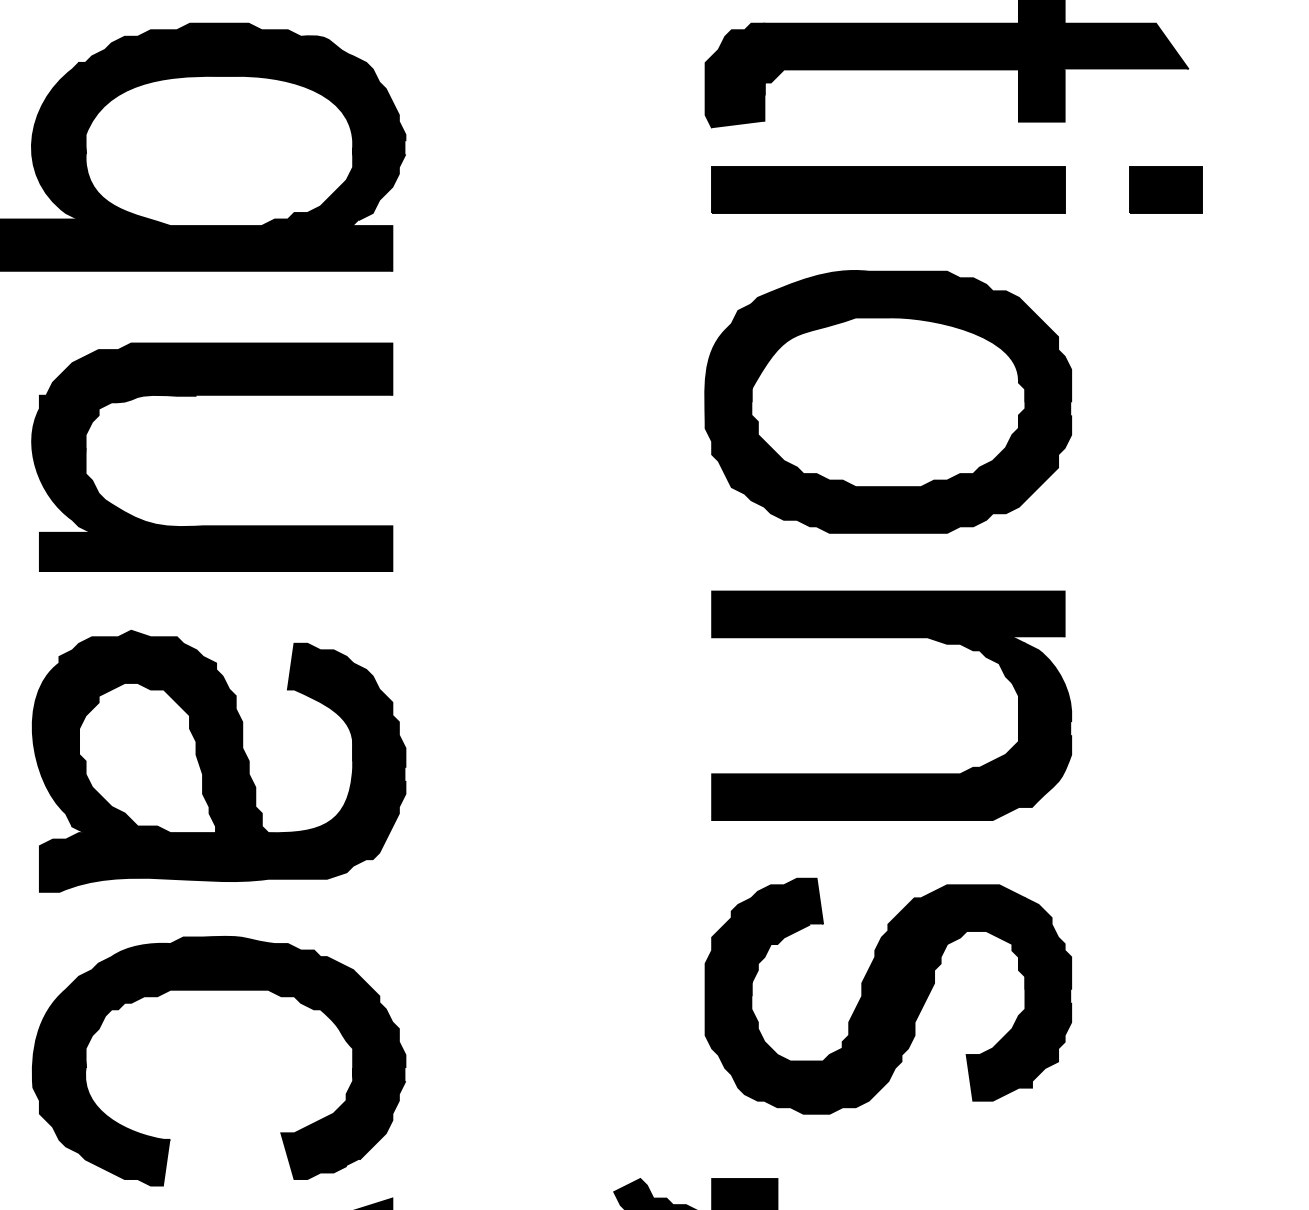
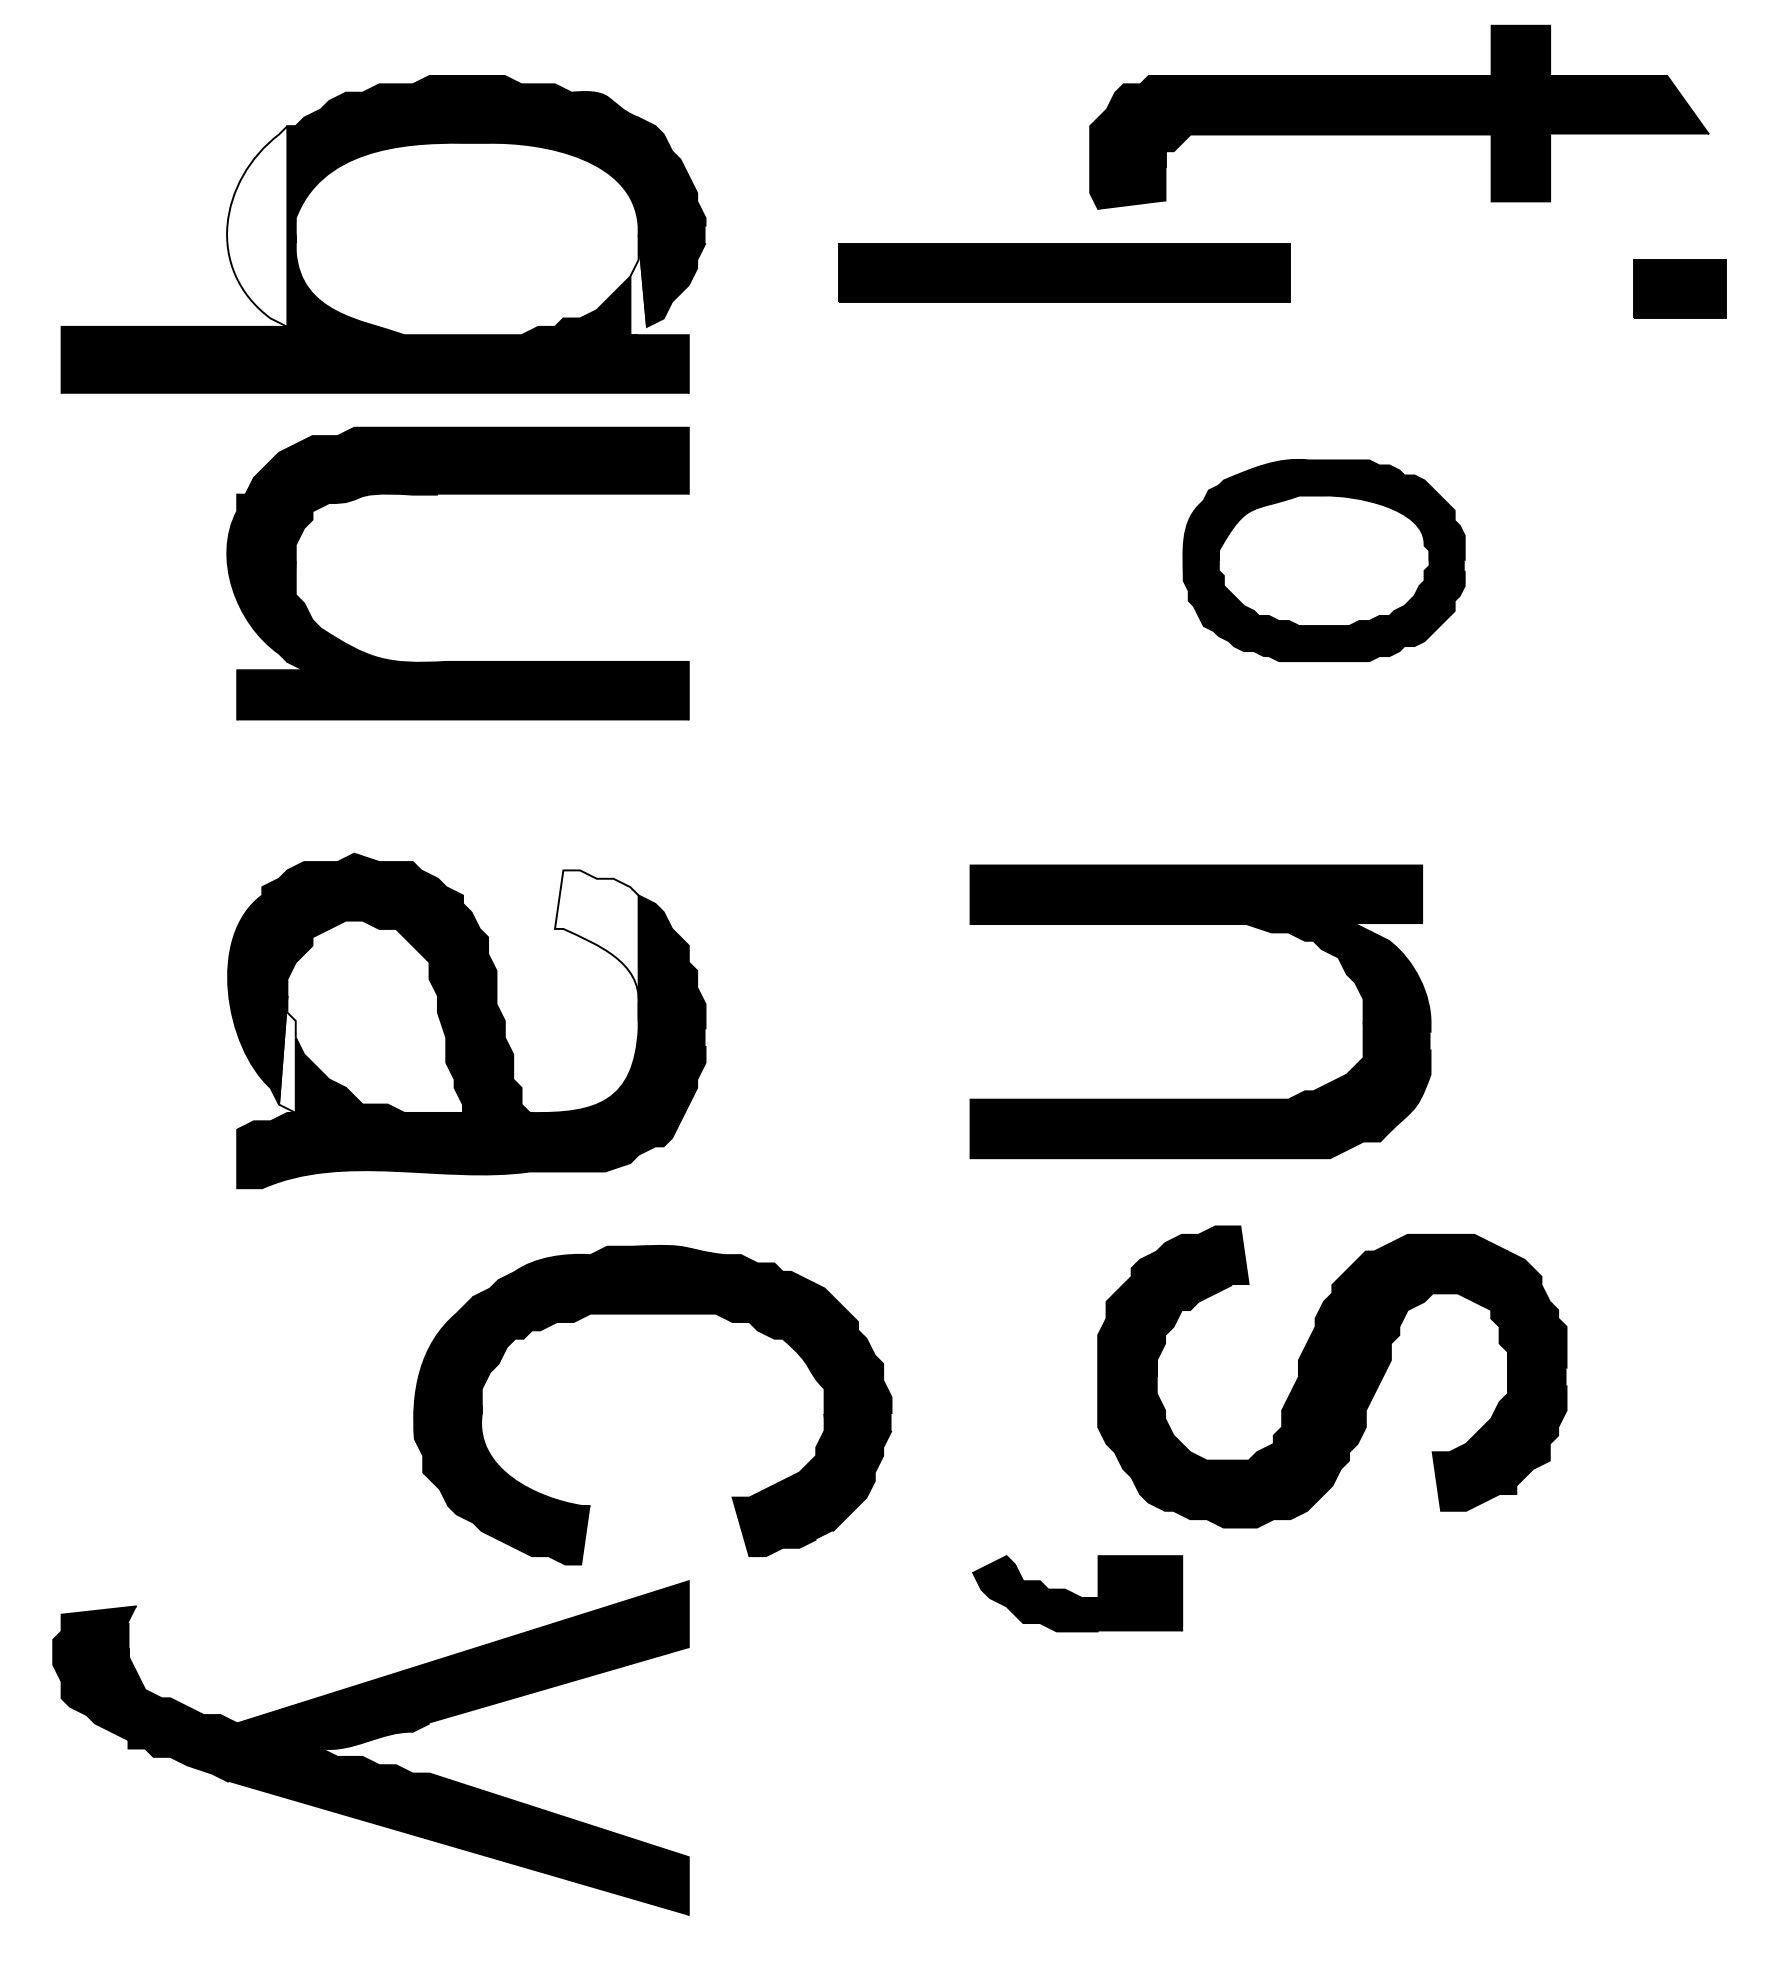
fill: (55, 141) -> (257, 226), removed
fill: (353, 186) -> (638, 284), removed
part: (888, 189) -> (1064, 272), moved
part: (211, 395) -> (457, 494), moved
part: (887, 401) -> (1323, 560), size x0.6
part: (891, 637) -> (1200, 924), moved
fill: (320, 702) -> (596, 945), removed
fill: (79, 786) -> (287, 1053), removed
part: (218, 990) -> (652, 1314), moved
part: (888, 995) -> (1332, 1376), moved

